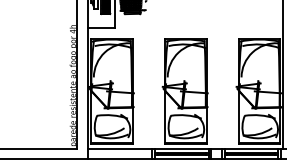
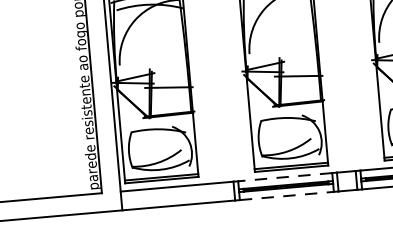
line: (181, 148) -> (284, 176), solid -> dashed
line: (181, 159) -> (286, 196), solid -> dashed

